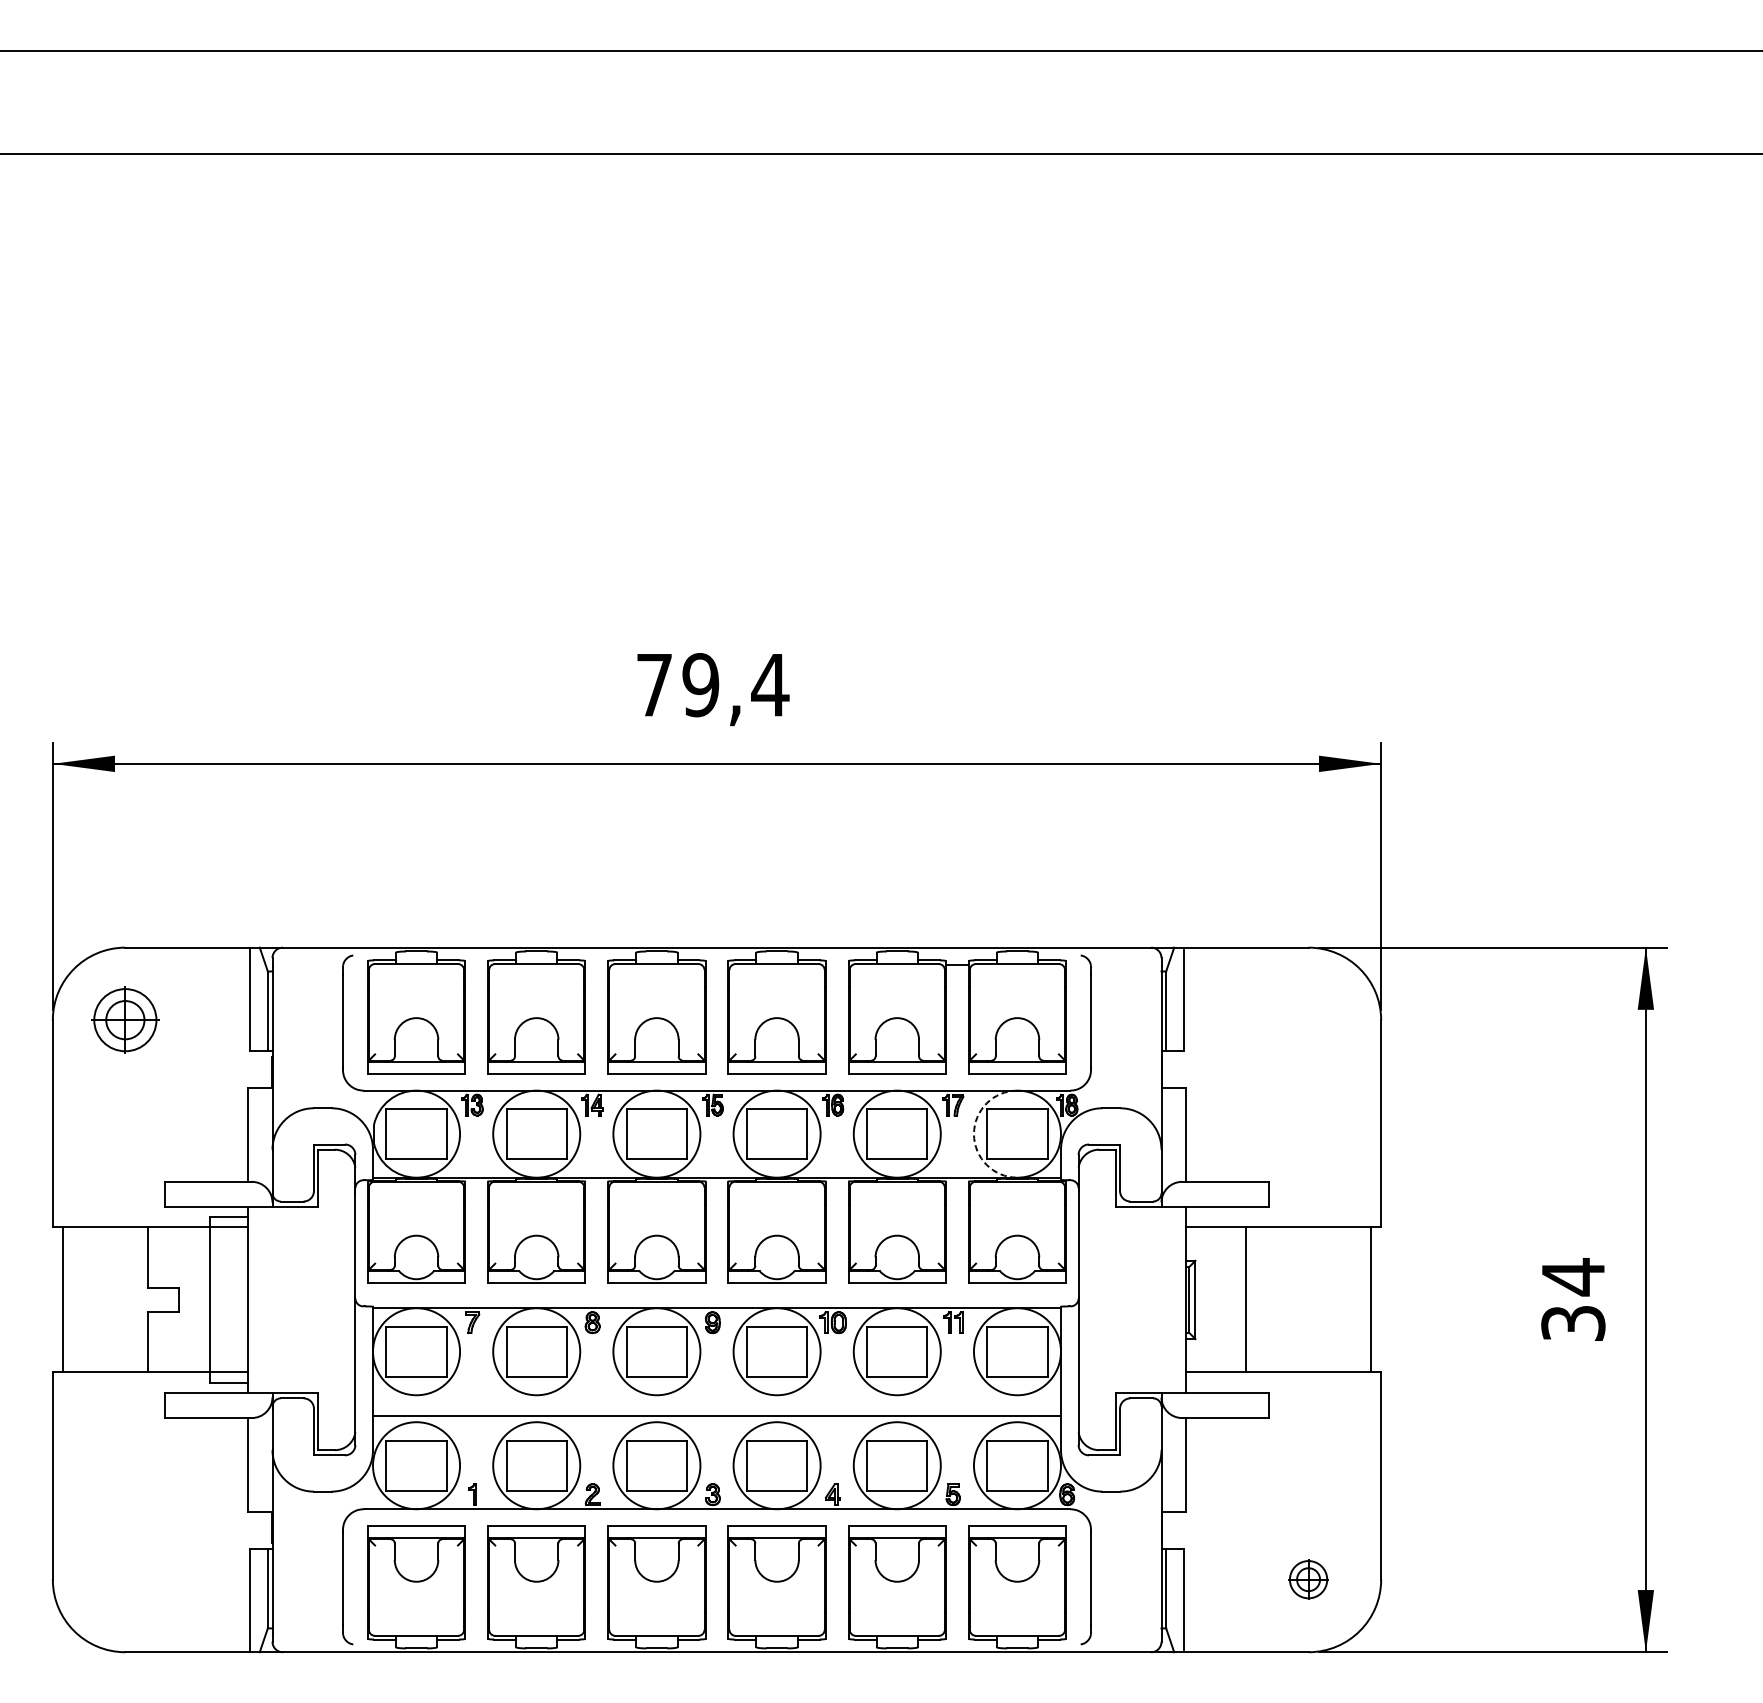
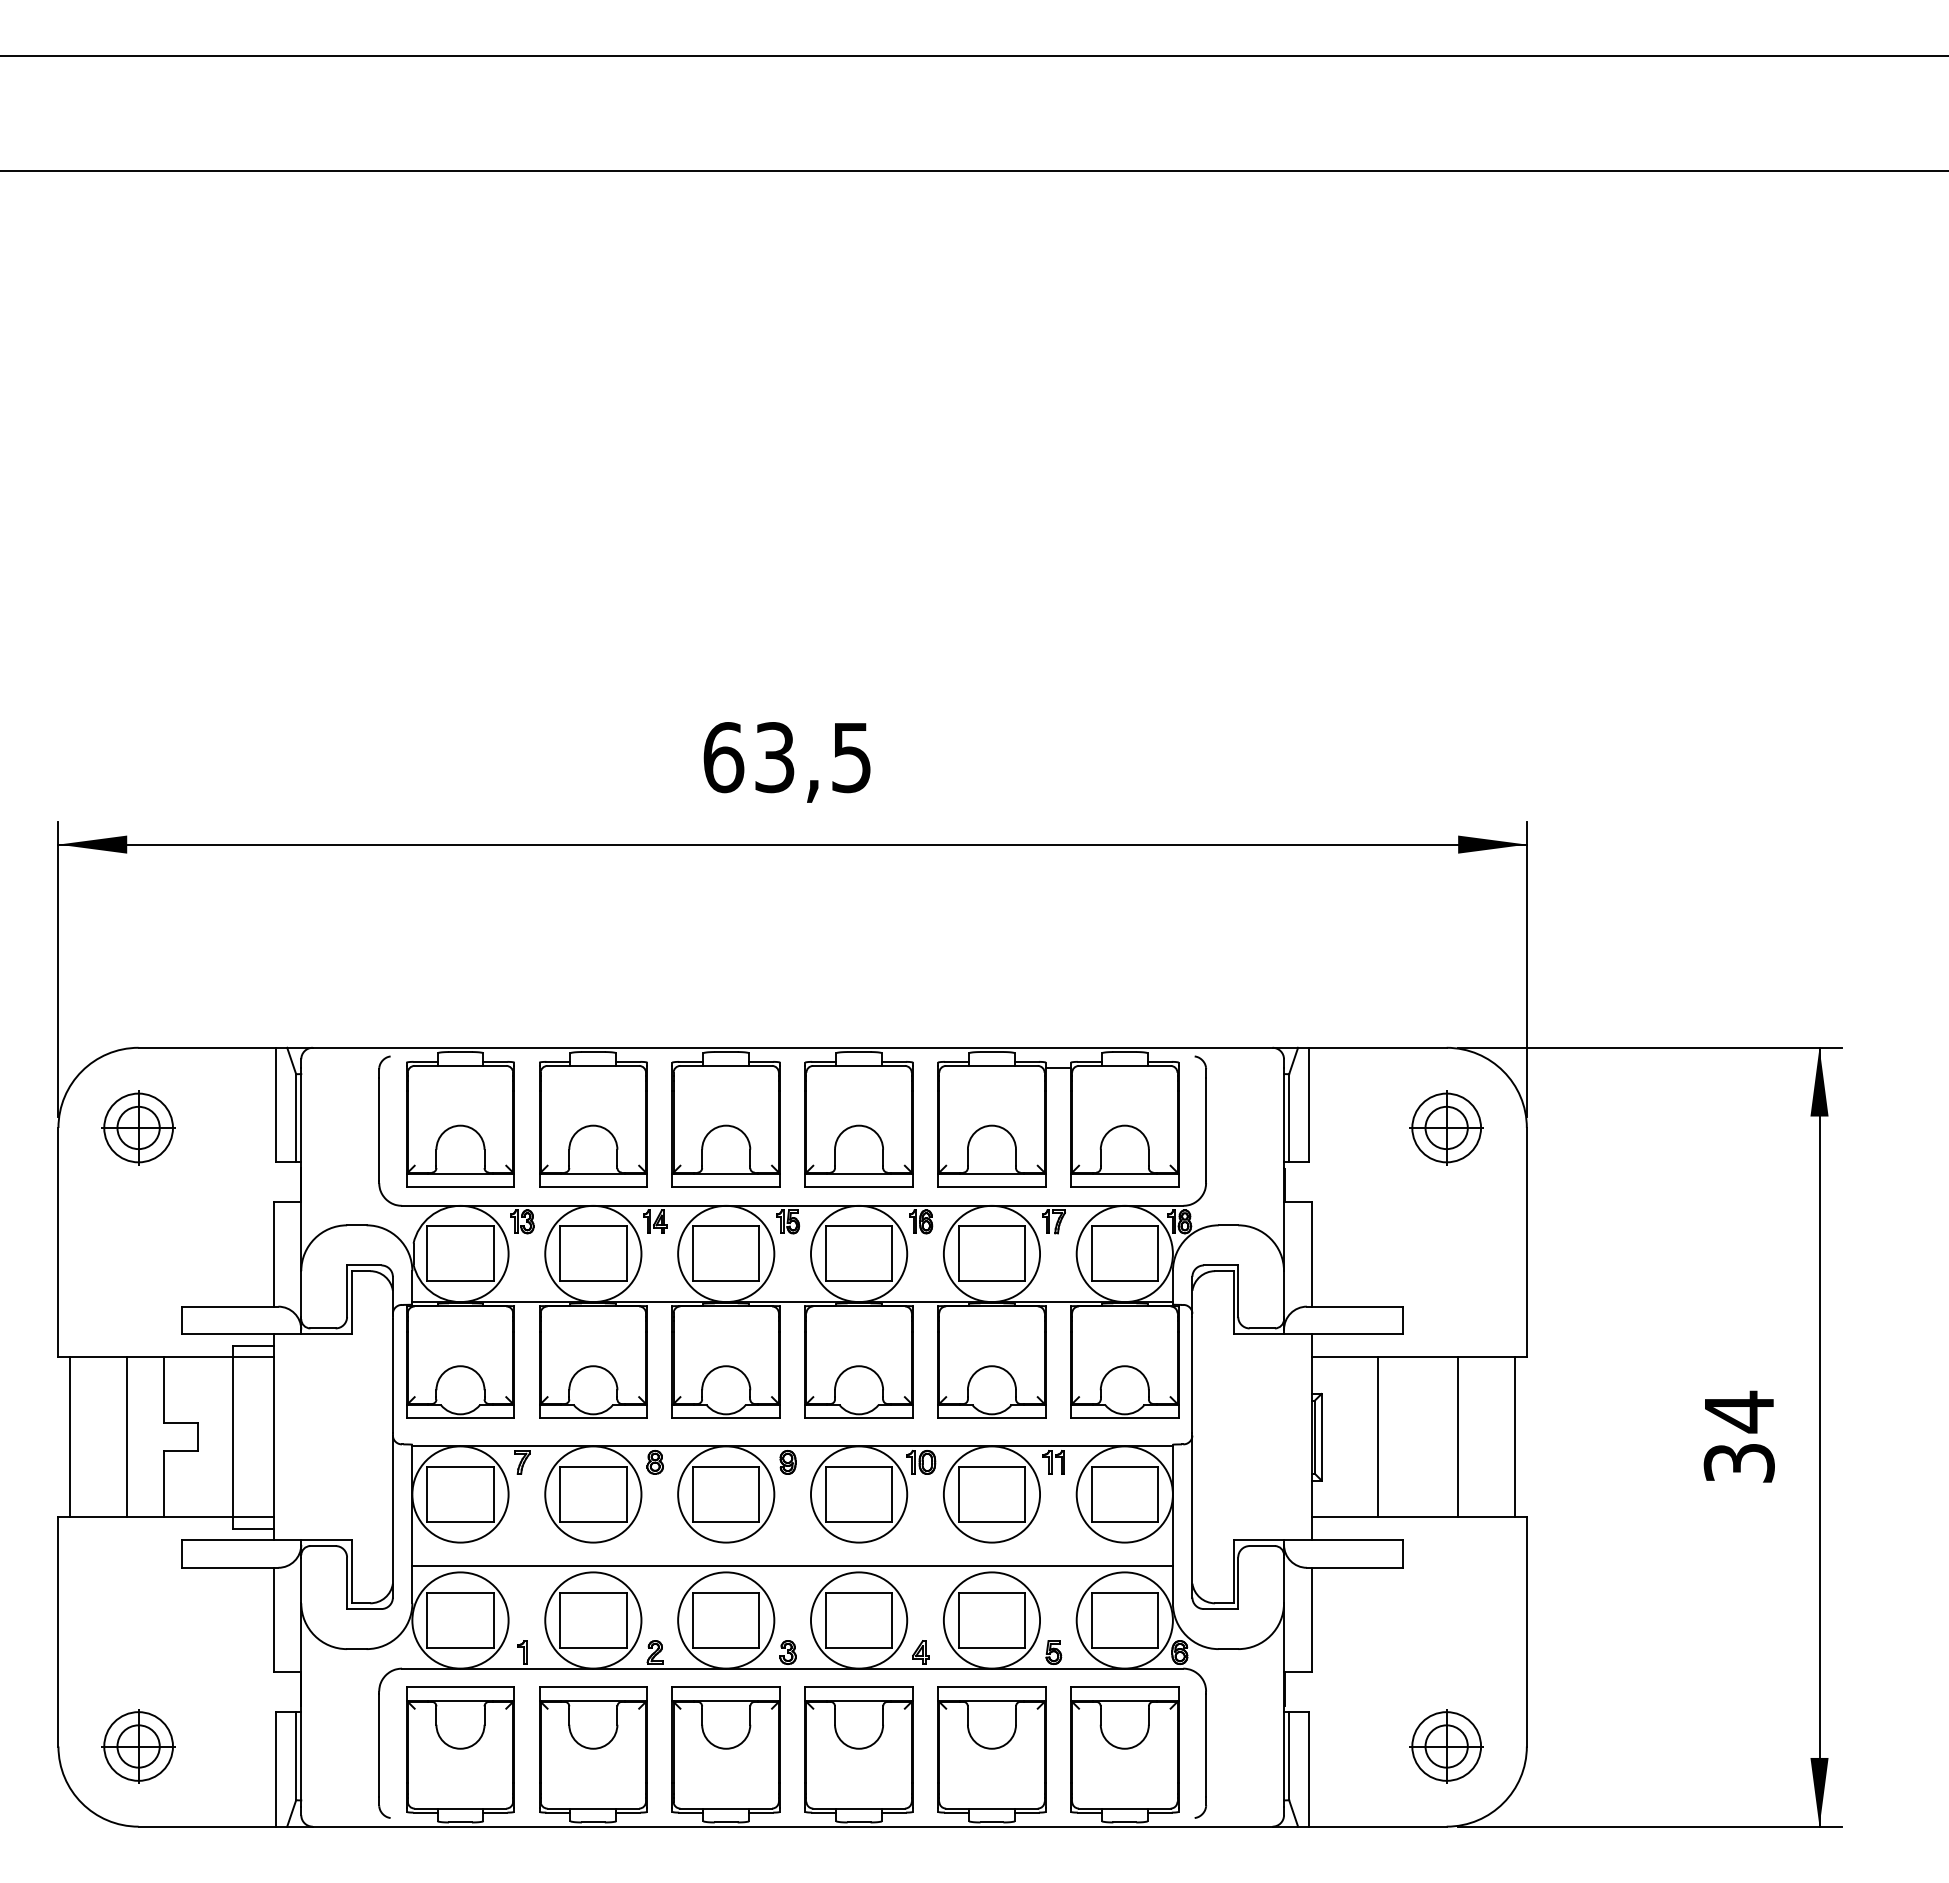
text: (712, 685) -> (787, 757), 79,4 -> 63,5
part: (1308, 1019) -> (1446, 1127), added
arc: (973, 1133) -> (1076, 1253), dashed -> solid
line: (115, 1300) -> (127, 1437), added
line: (1319, 1300) -> (1458, 1437), added
part: (125, 1579) -> (138, 1746), added
part: (1308, 1579) -> (1446, 1746), size x1.67

